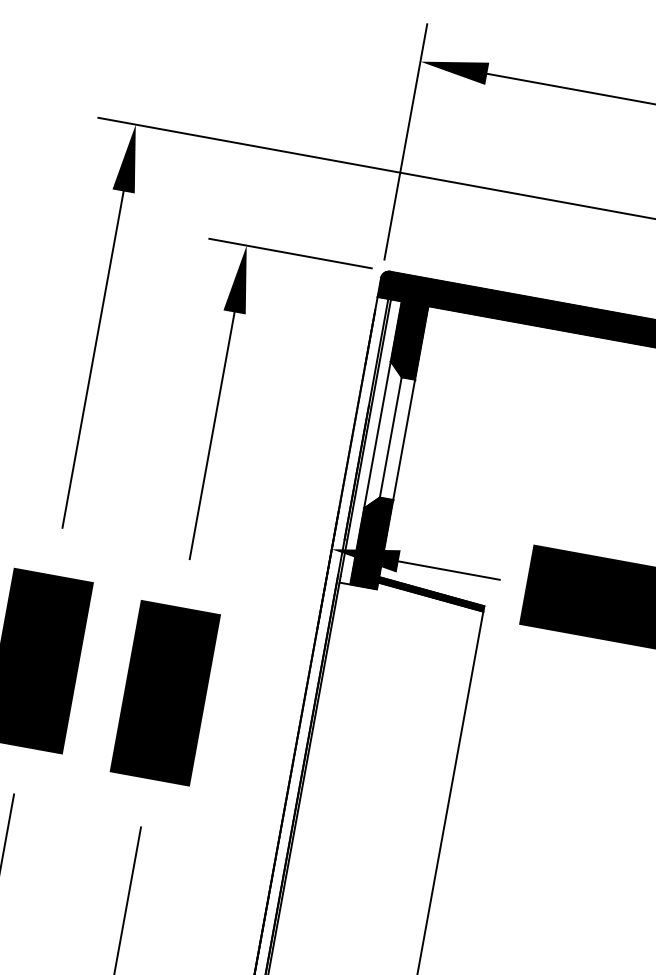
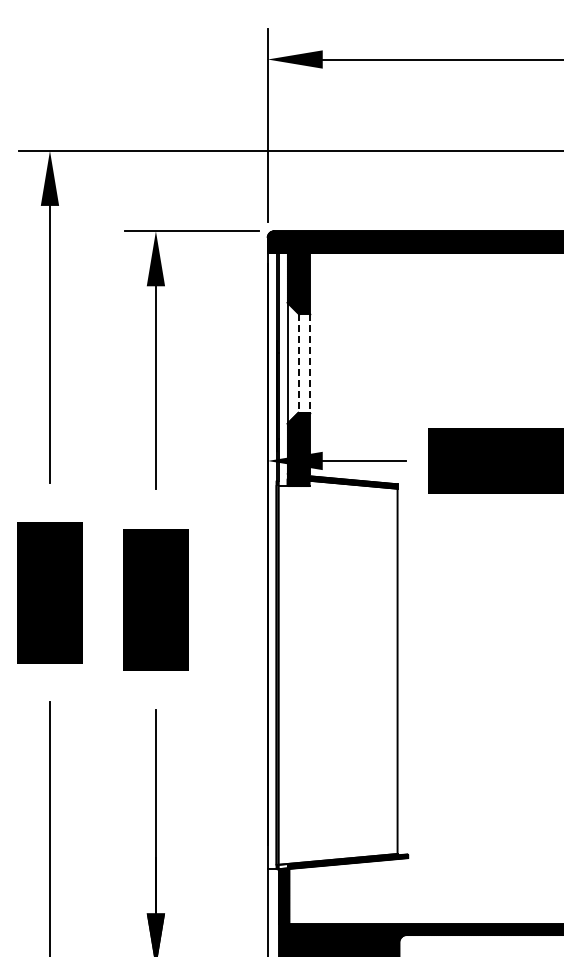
line: (390, 437) -> (298, 363), solid -> dashed
line: (404, 440) -> (309, 363), solid -> dashed

